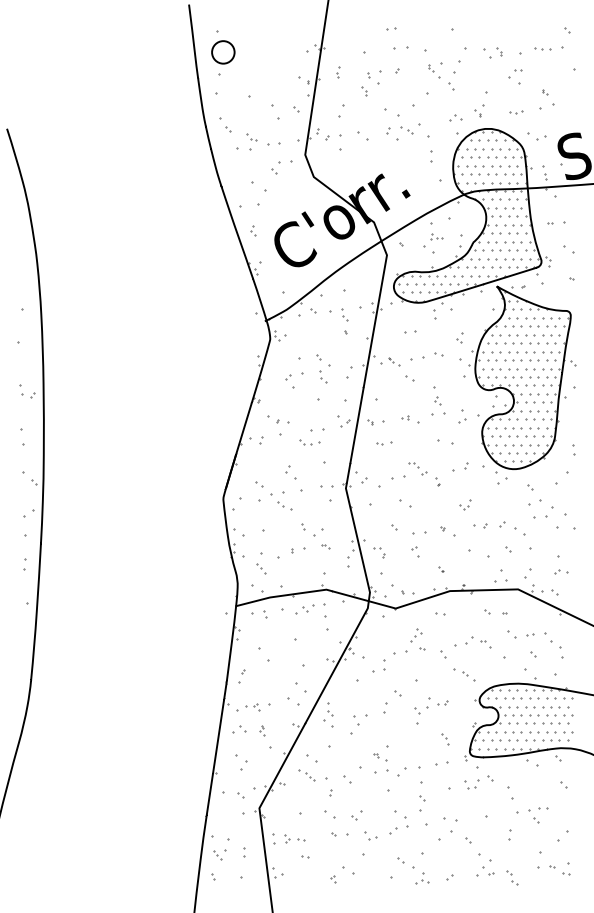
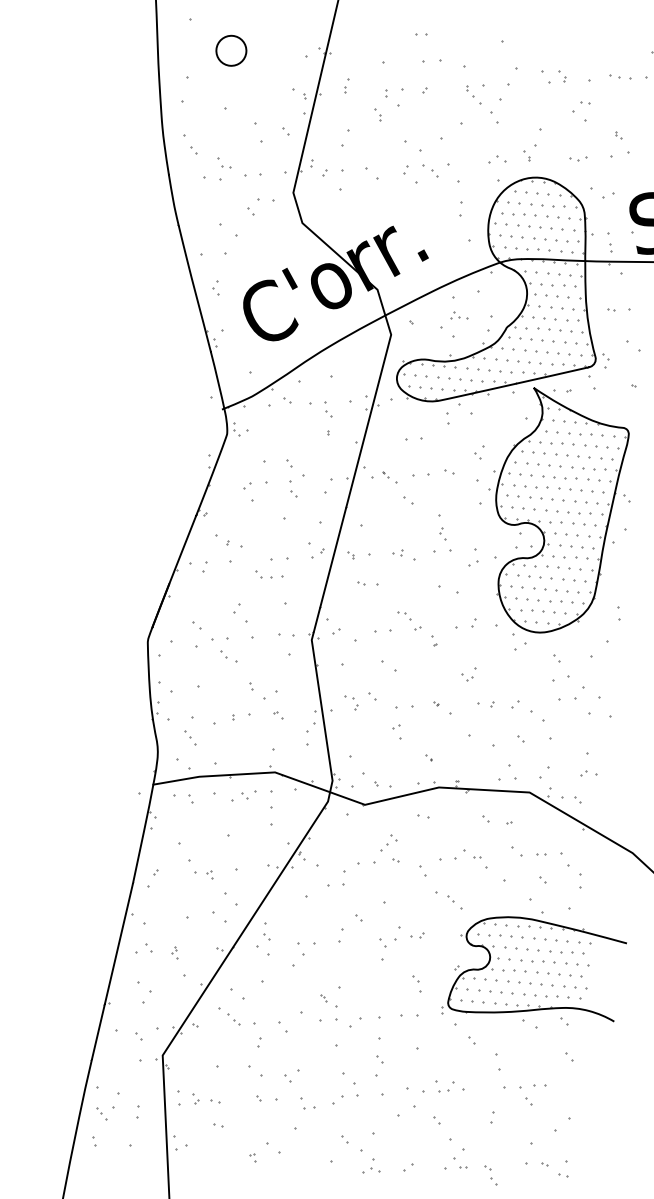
part: (223, 52) -> (231, 50), moved
part: (379, 552) -> (351, 703), moved
part: (252, 707) -> (204, 874), moved
part: (471, 784) -> (443, 1086), moved

